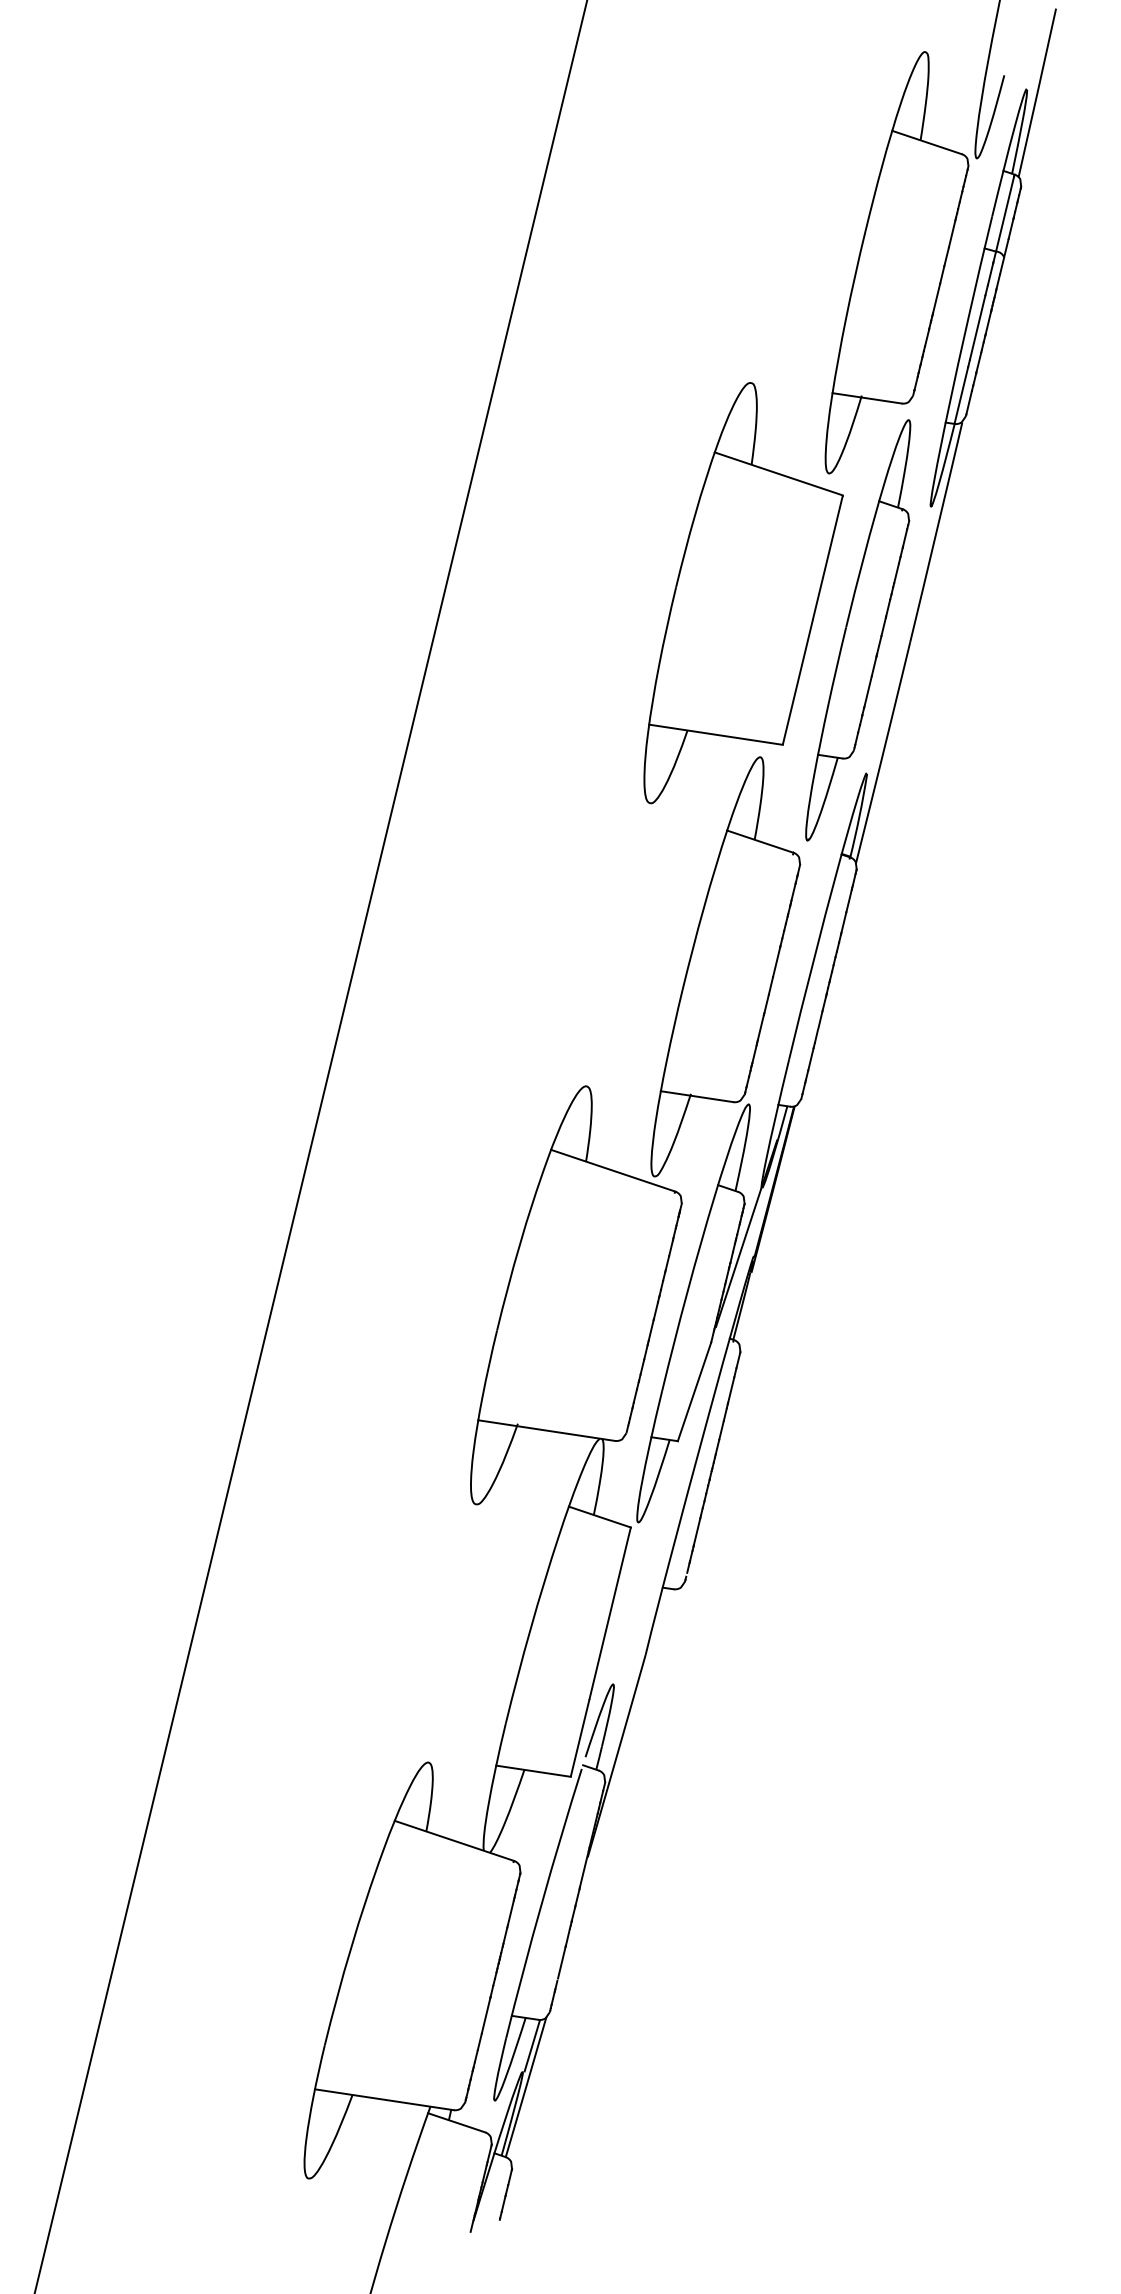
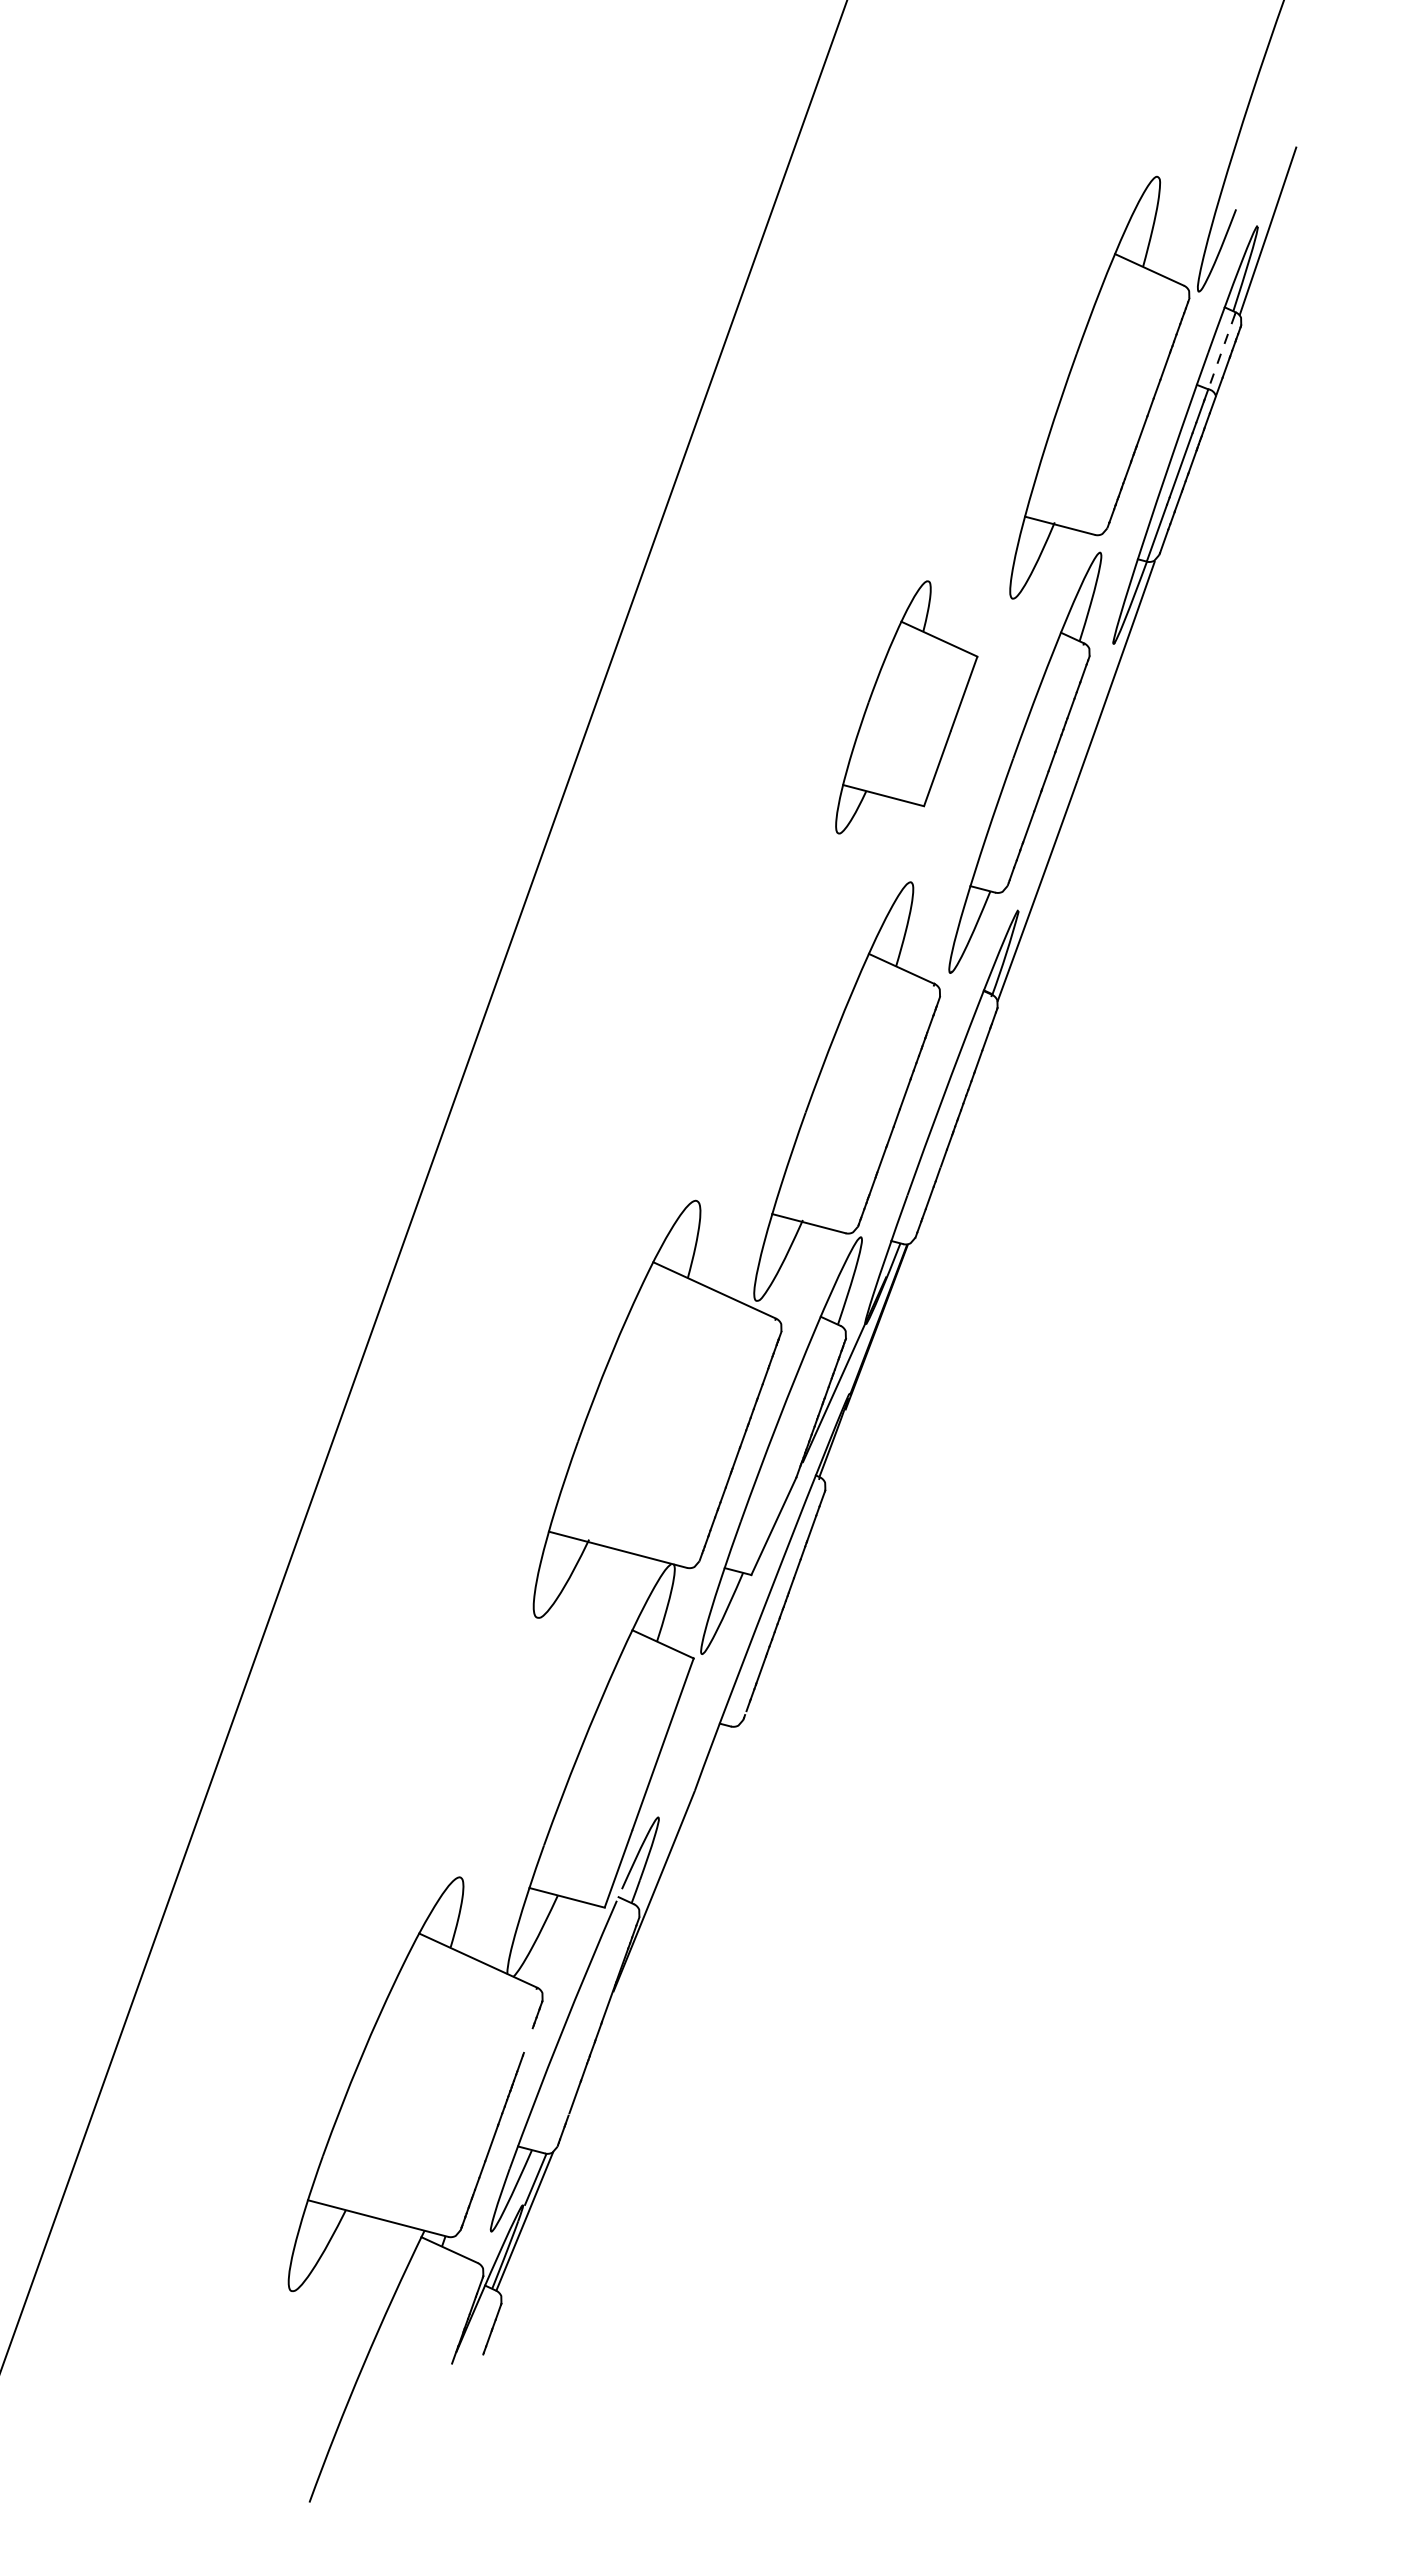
line: (1004, 213) -> (1221, 351), solid -> dashed
part: (737, 589) -> (906, 707), size x0.6
line: (510, 1912) -> (527, 2040), removed

